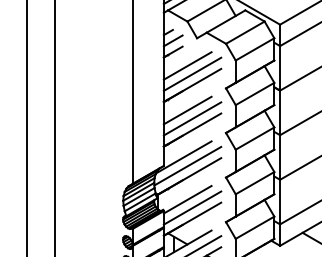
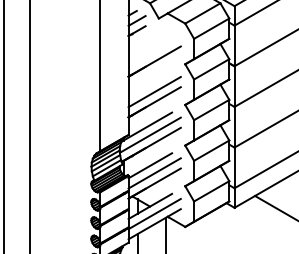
line: (187, 65) -> (150, 43), removed
line: (192, 74) -> (154, 51), removed
line: (187, 110) -> (150, 84), removed

